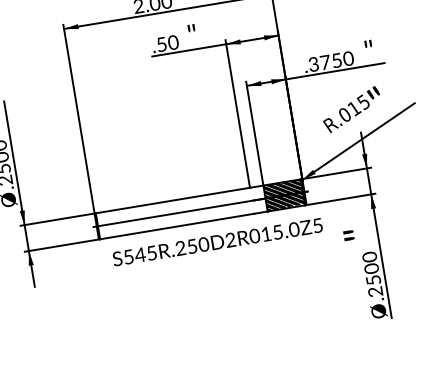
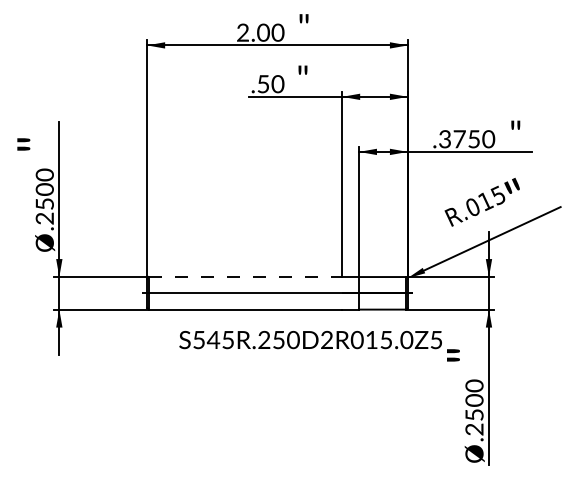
hatch: (285, 195) -> (383, 293), removed
line: (173, 200) -> (245, 277), solid -> dashed
text: (217, 241) -> (310, 339), moved

